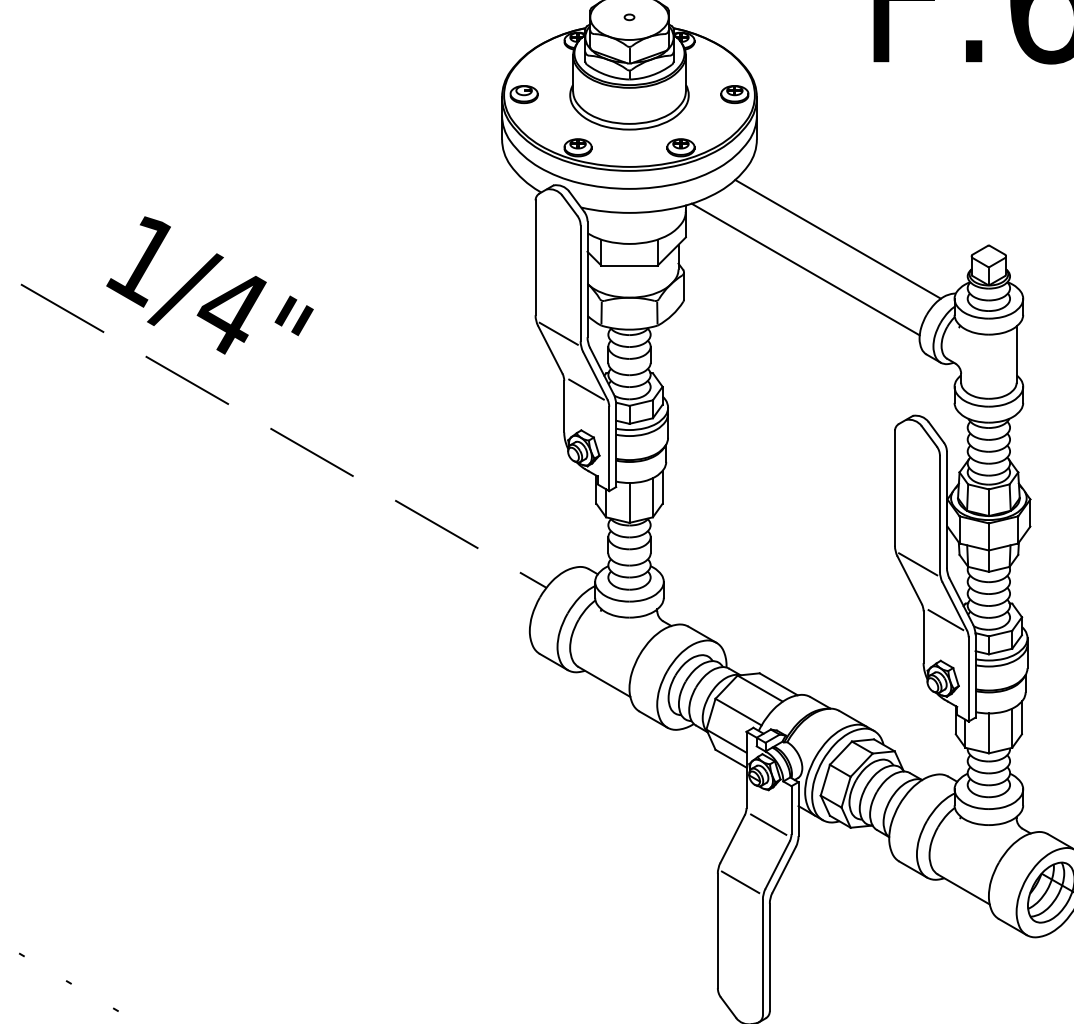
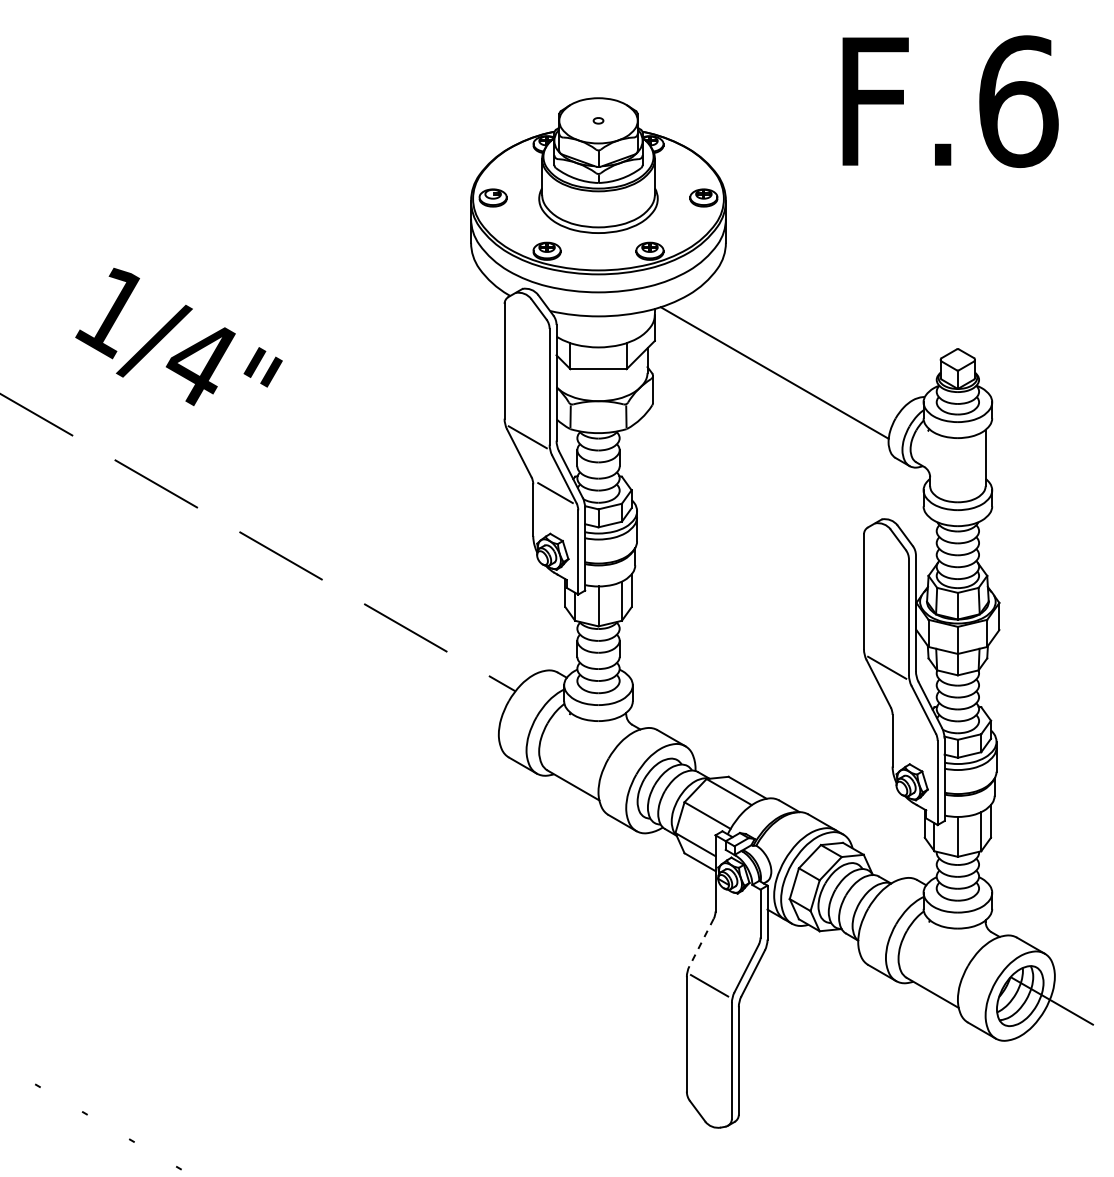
line: (837, 239) -> (806, 342), removed
text: (209, 285) -> (178, 336), moved
line: (945, 620) -> (914, 723), removed
line: (768, 824) -> (737, 927), removed
line: (732, 839) -> (701, 942), solid -> dashed

